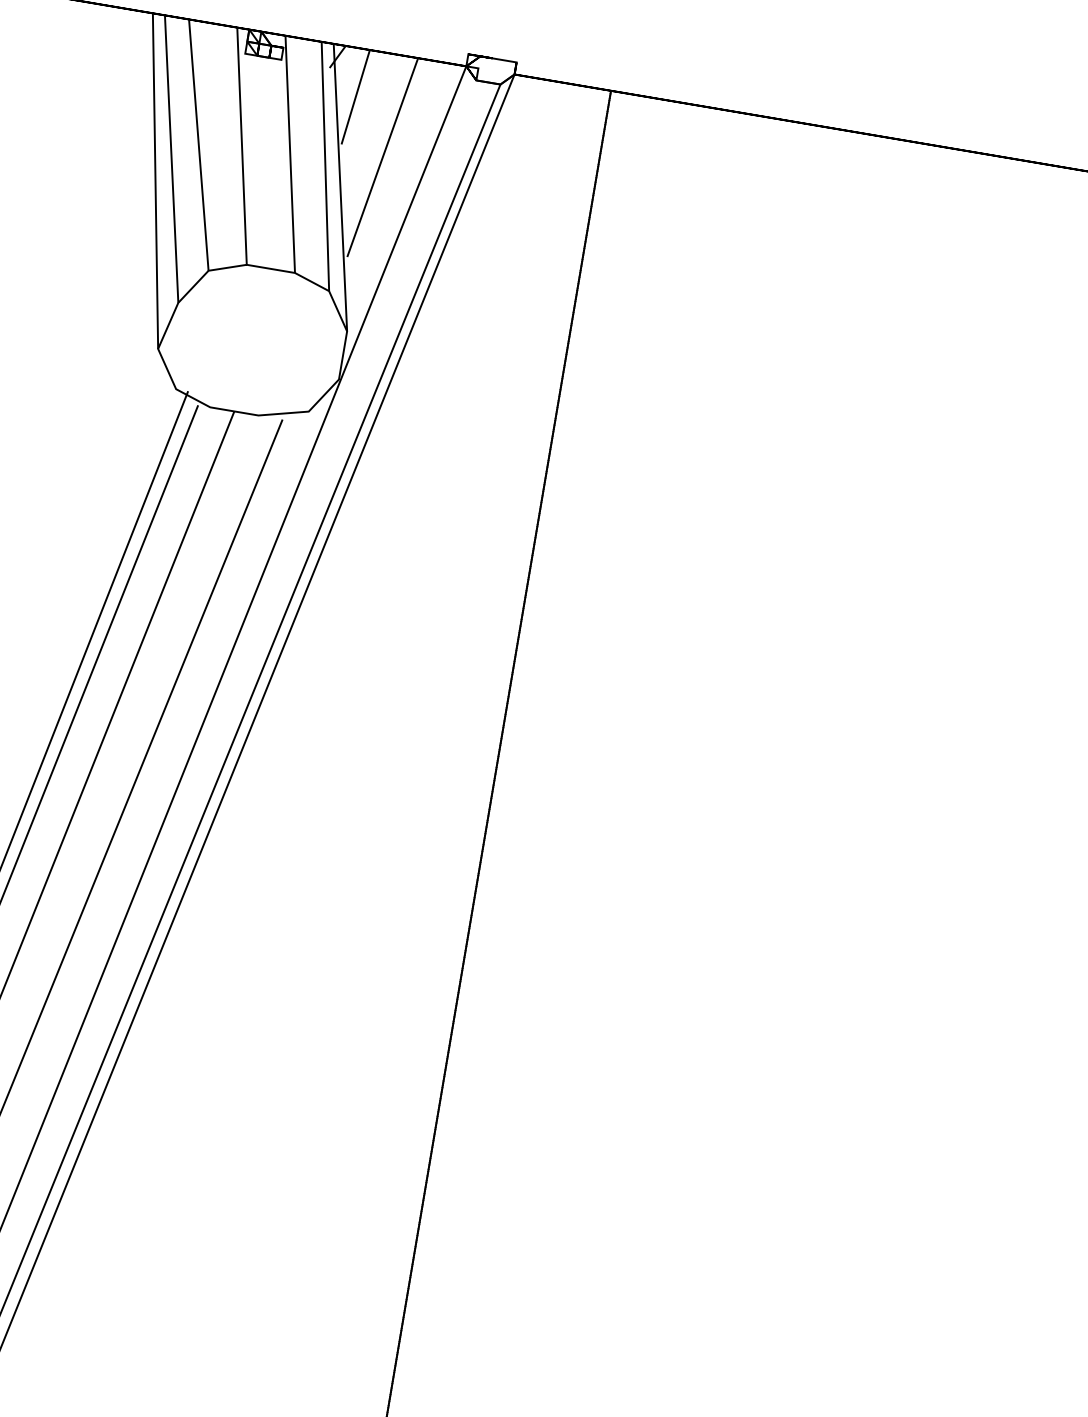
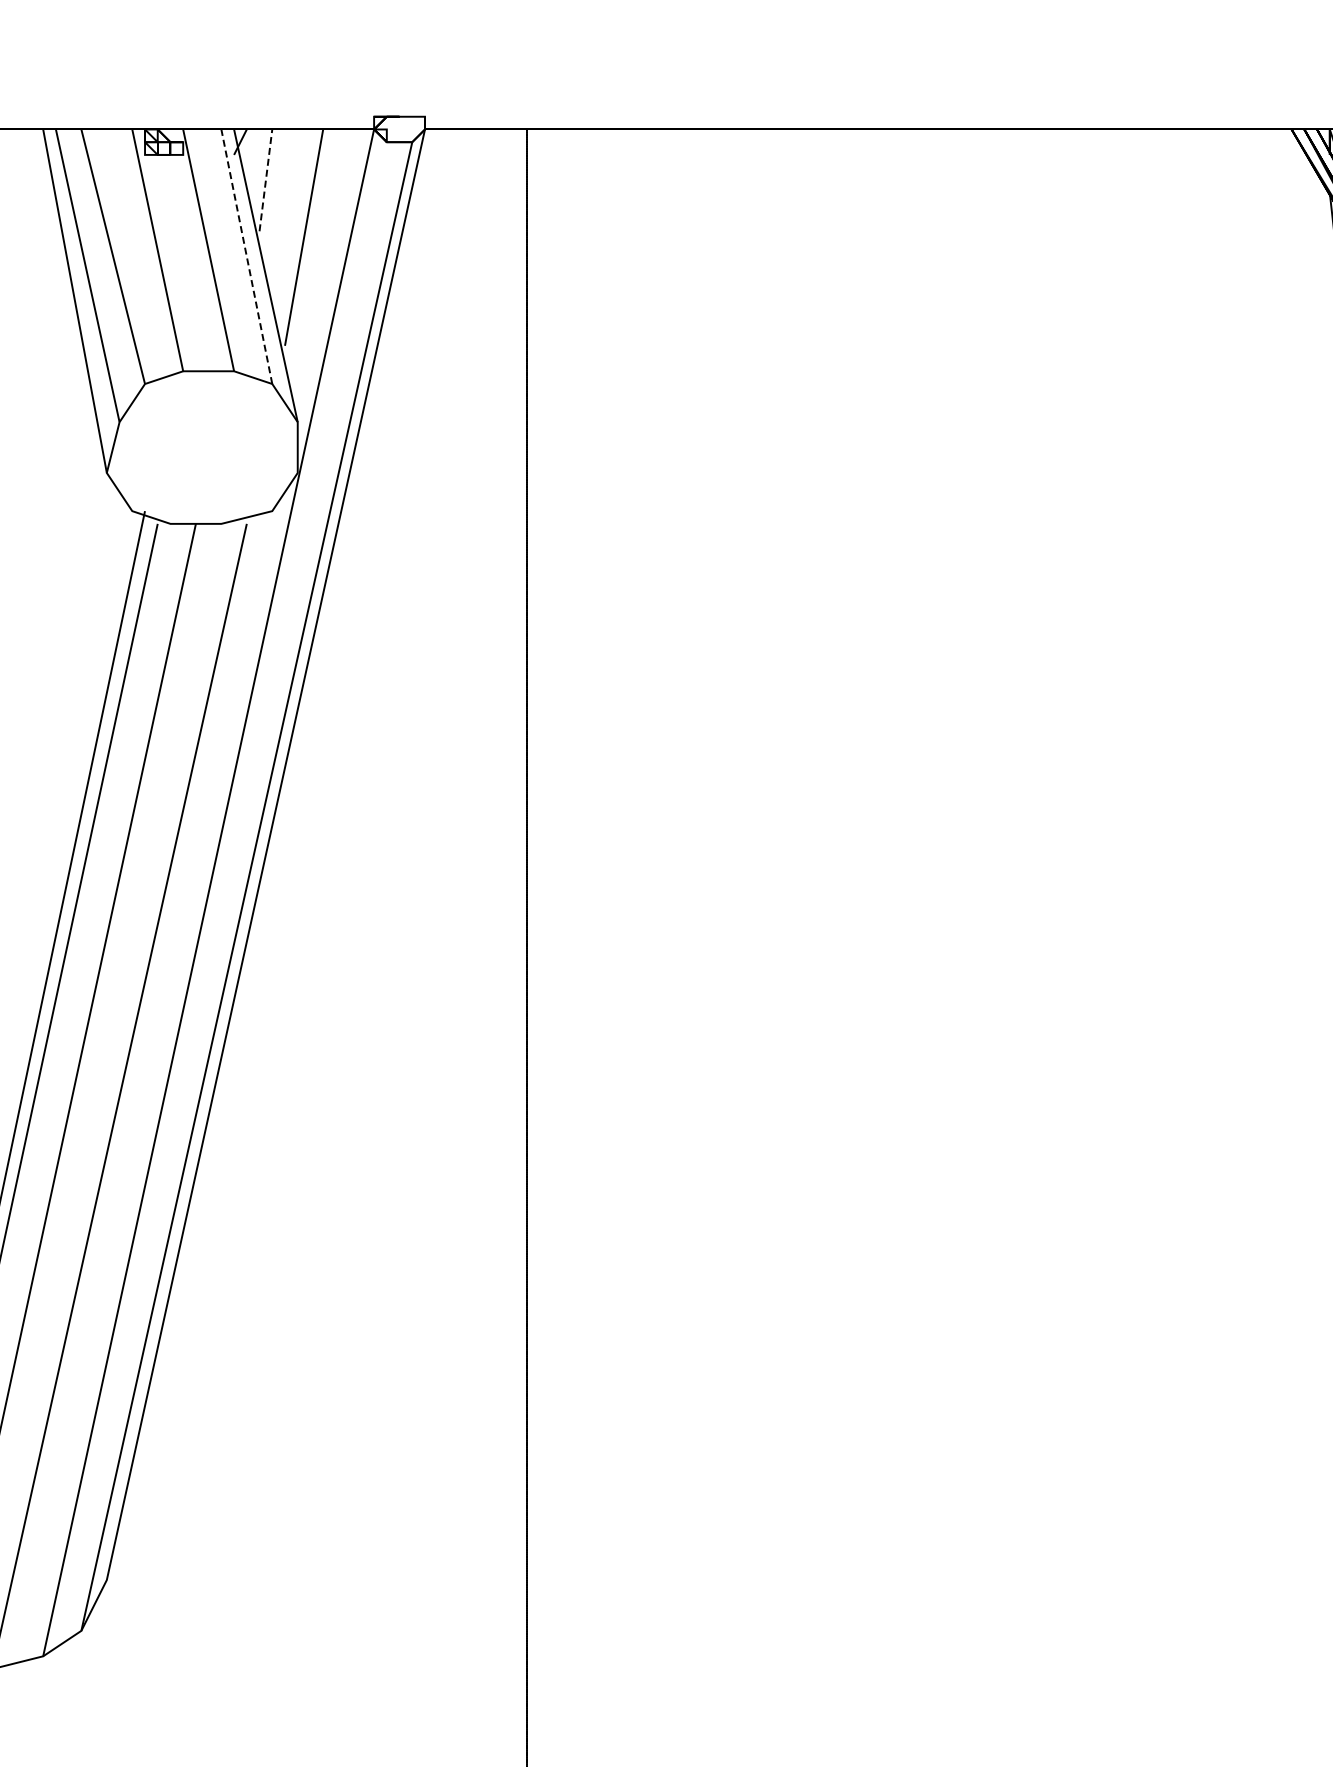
line: (355, 96) -> (265, 179), solid -> dashed
line: (325, 166) -> (246, 256), solid -> dashed

